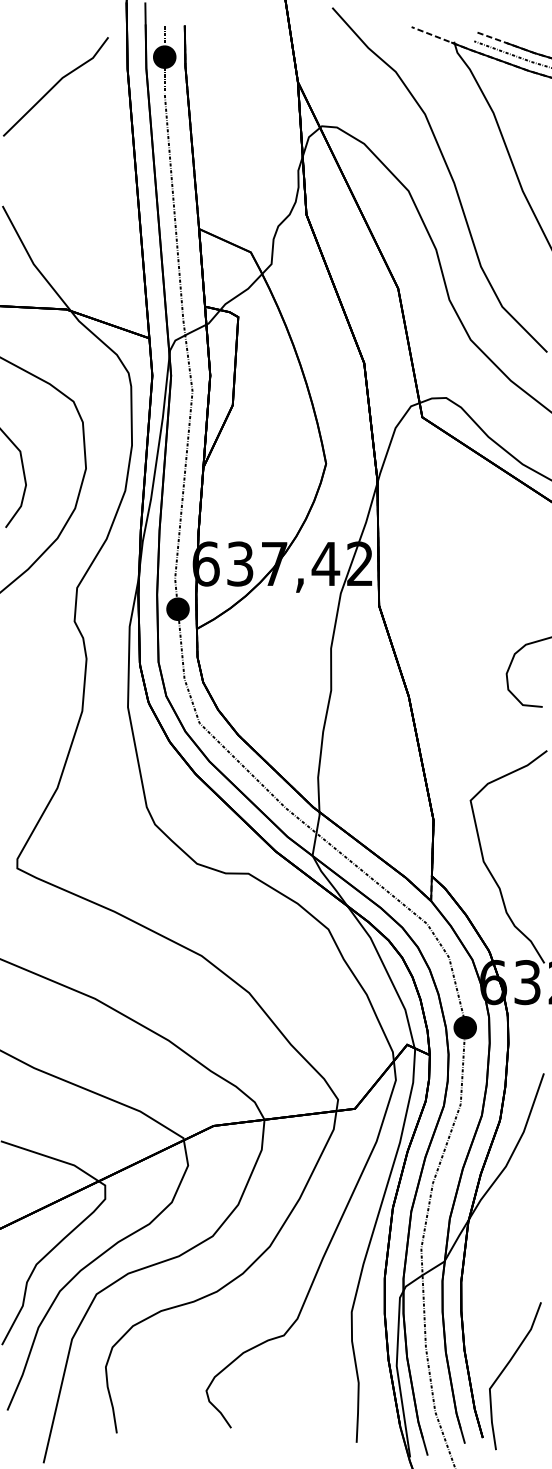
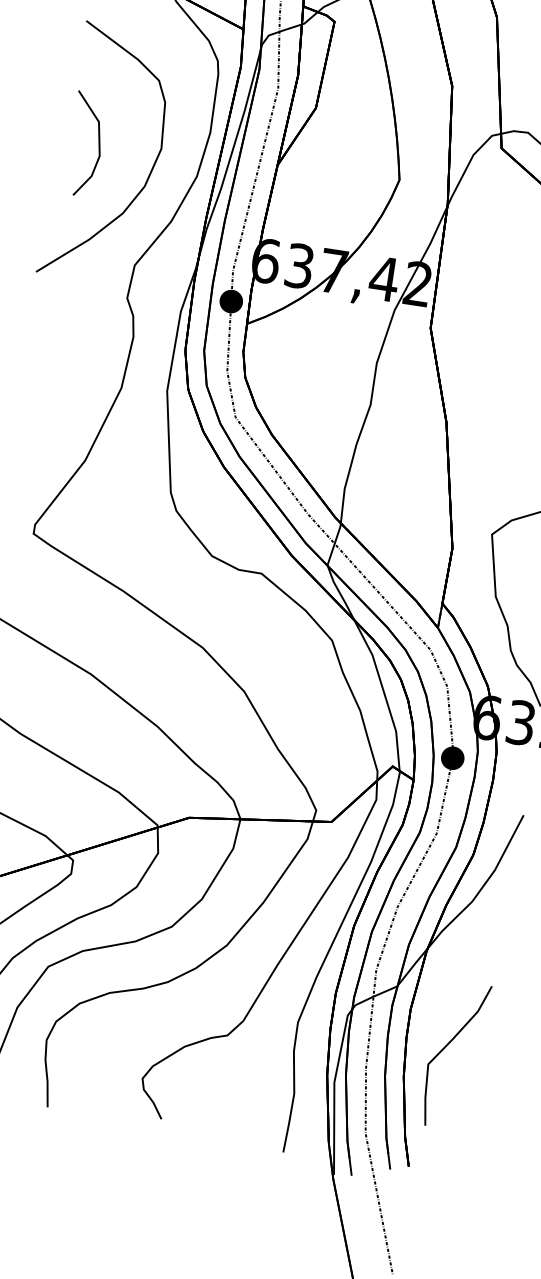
part: (504, 1370) -> (445, 1048), moved

